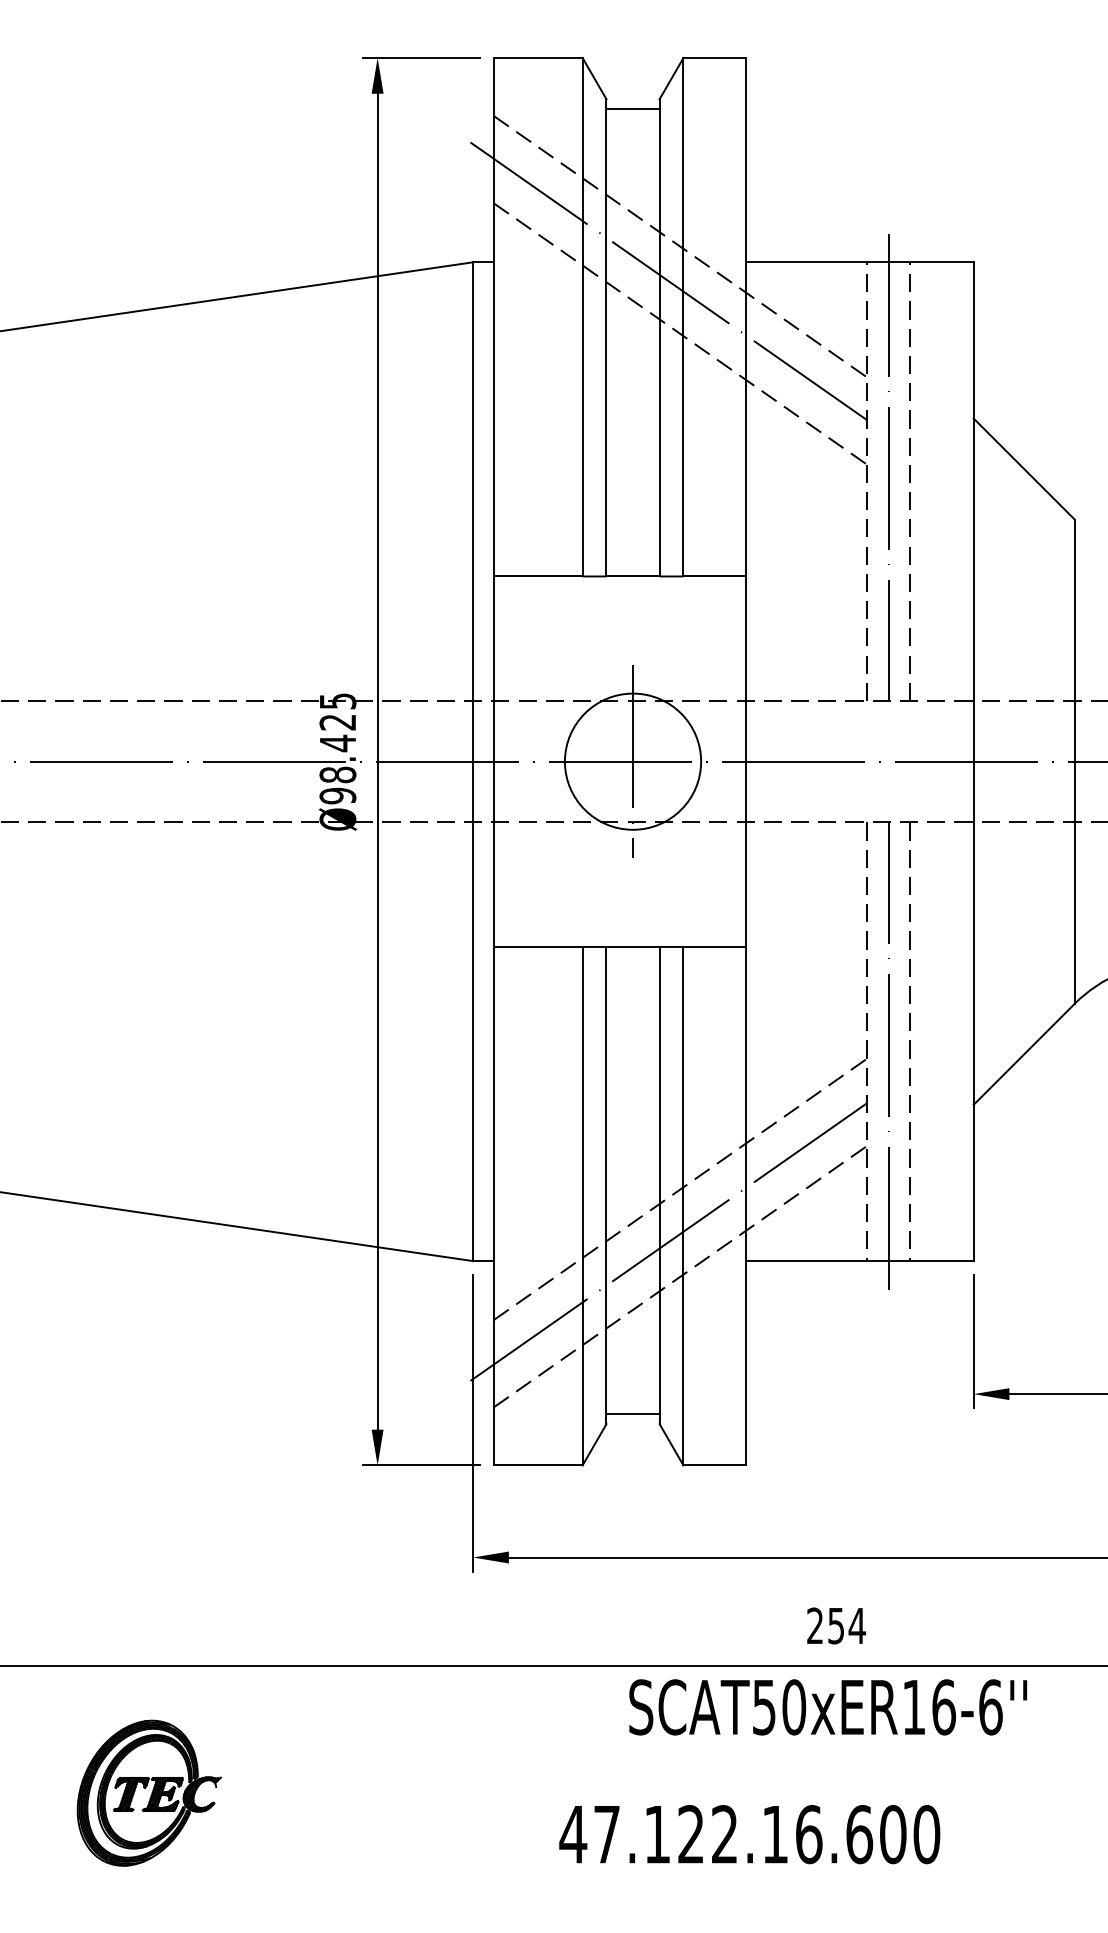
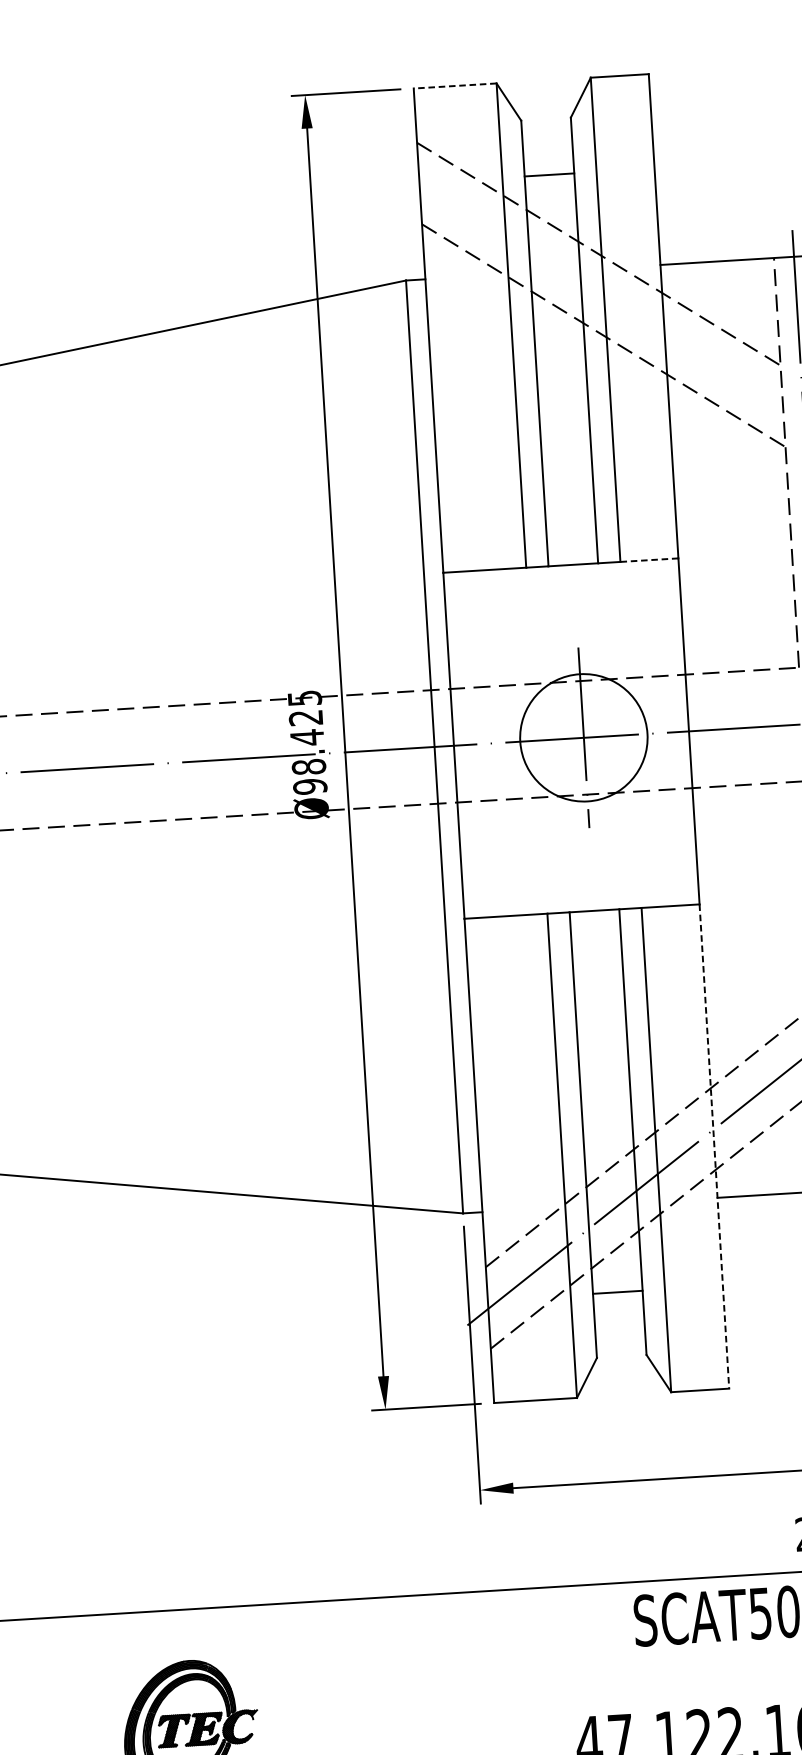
line: (537, 57) -> (454, 85), solid -> dashed
line: (632, 109) -> (548, 175), moved
line: (668, 281) -> (589, 287), removed
line: (714, 576) -> (649, 560), solid -> dashed
line: (745, 1206) -> (714, 1146), solid -> dashed
line: (632, 1414) -> (617, 1292), moved

